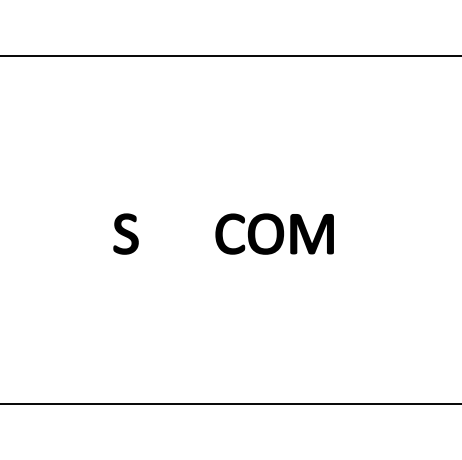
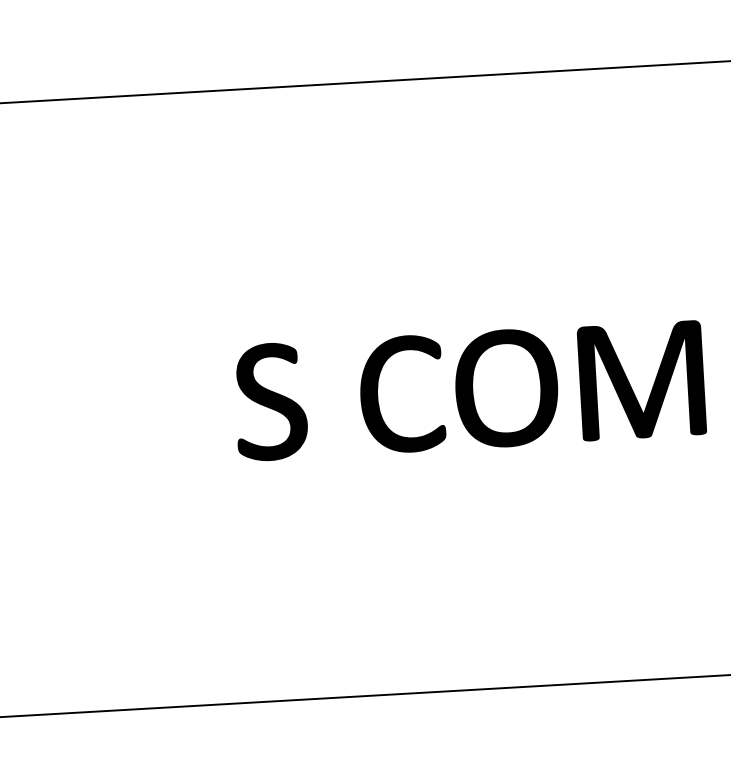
part: (125, 233) -> (269, 400), size x1.67
part: (274, 233) -> (531, 385), size x1.67

